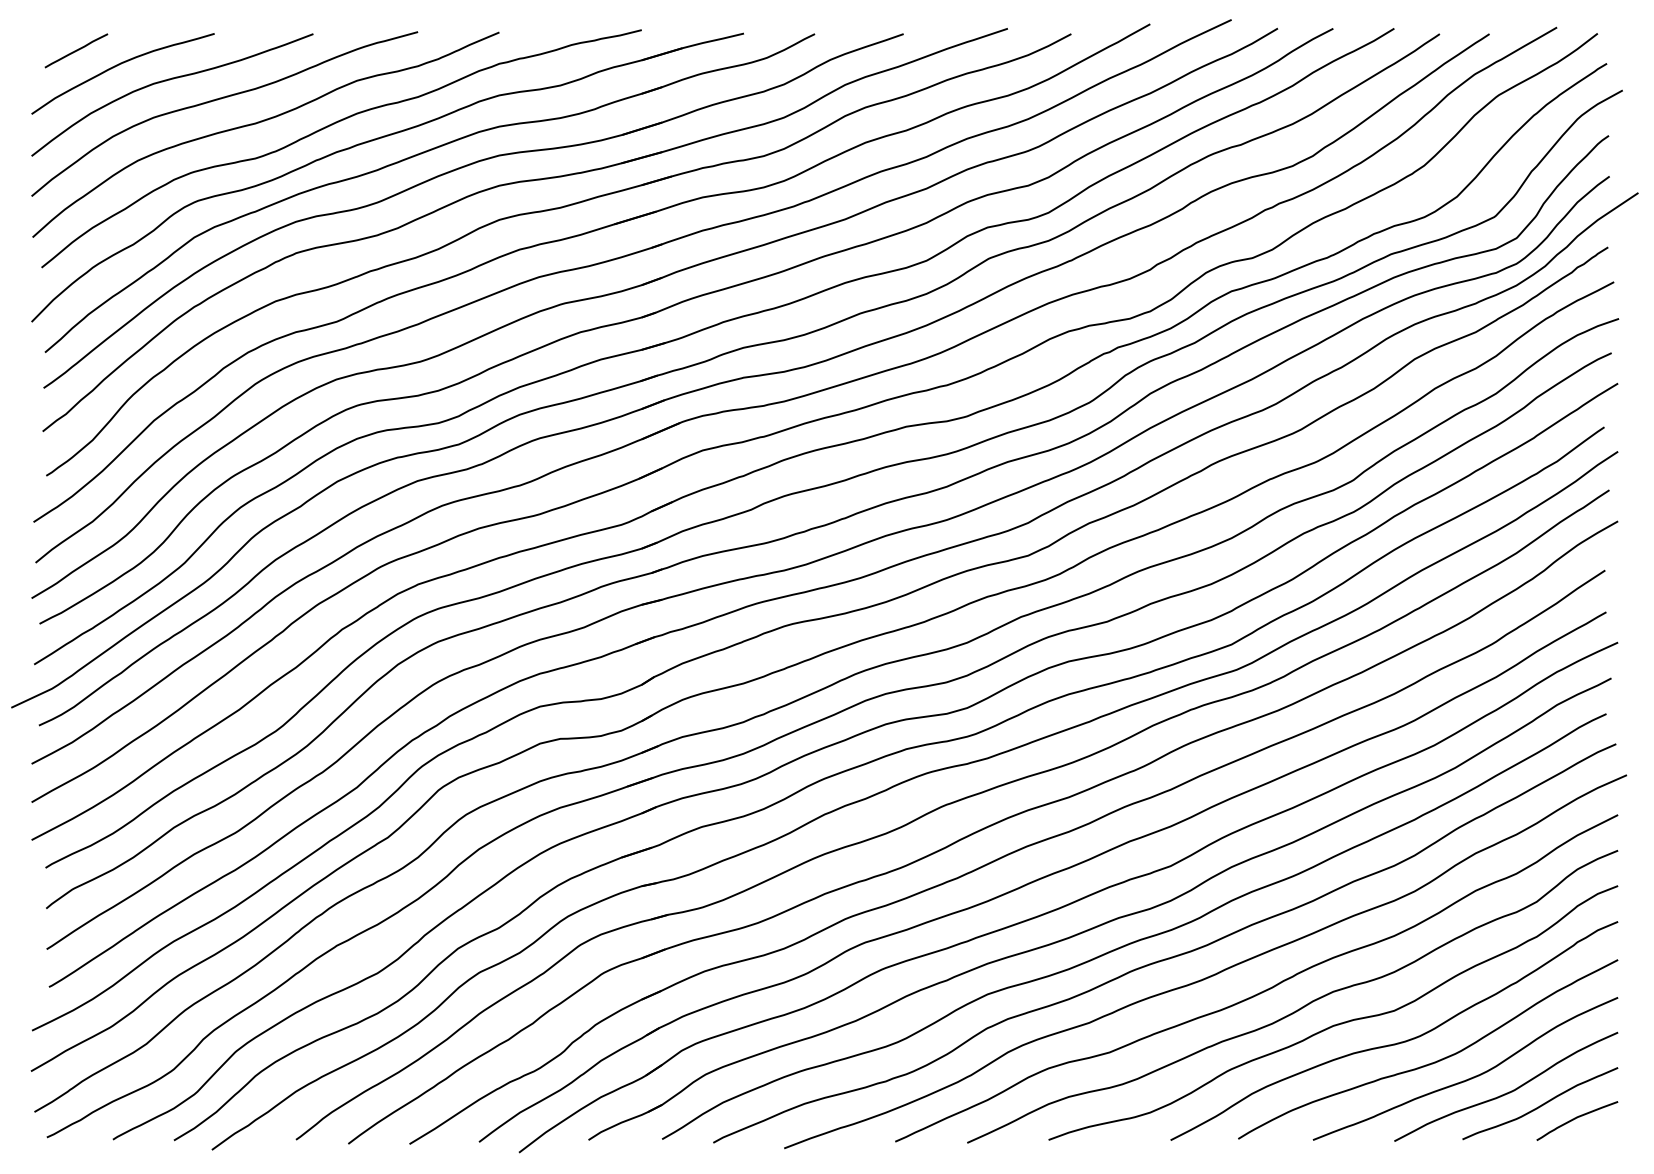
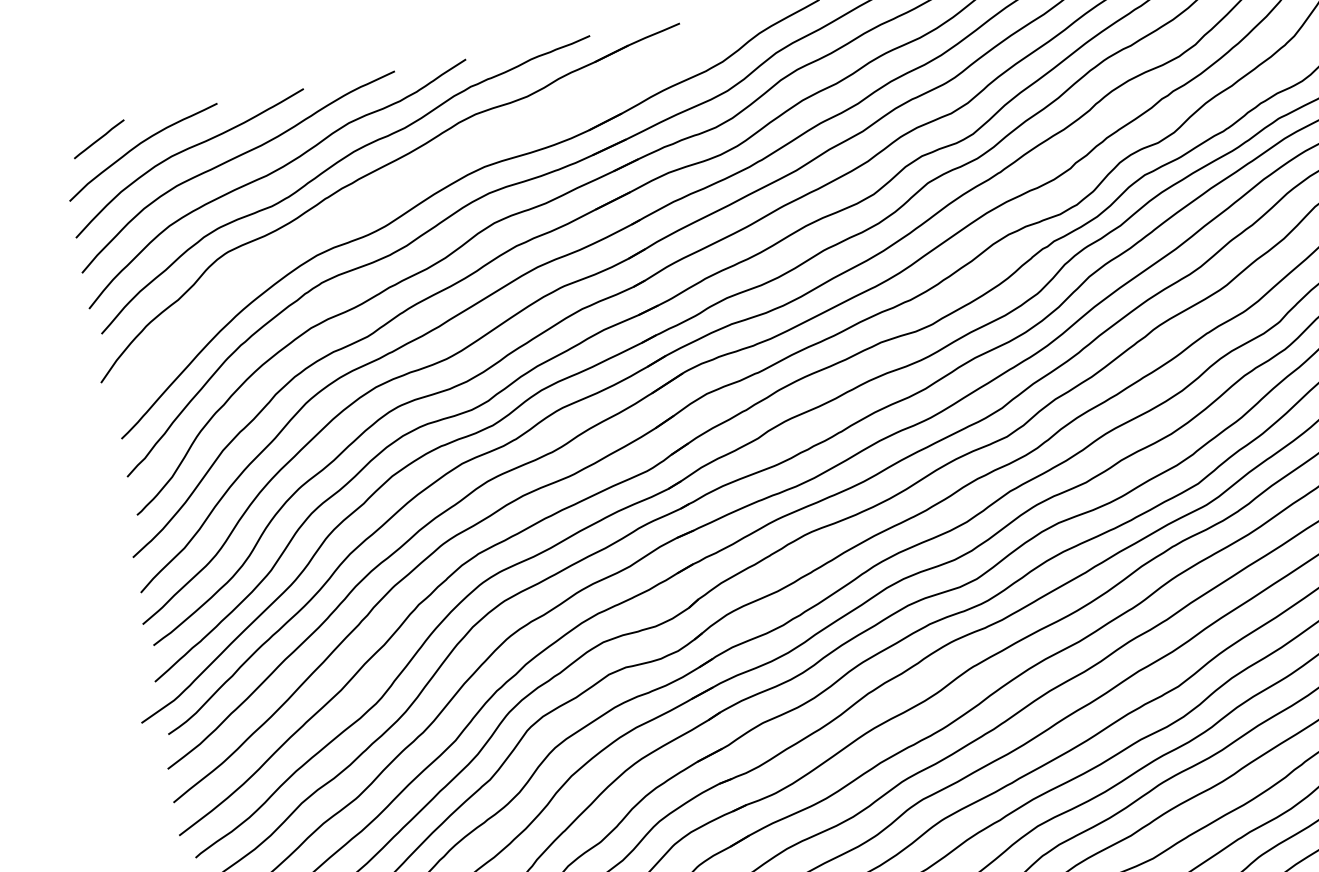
part: (416, 156) -> (412, 180), removed

